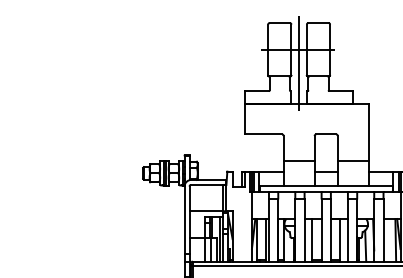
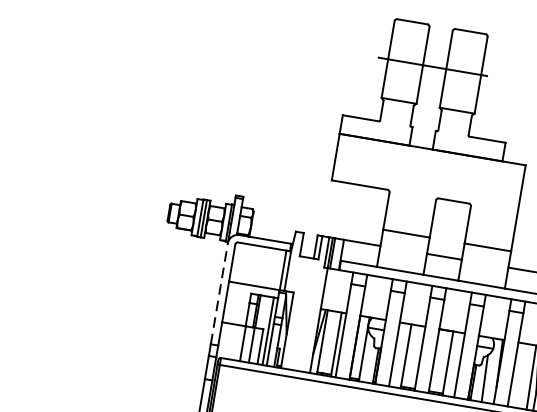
line: (299, 63) -> (431, 87), removed
line: (184, 220) -> (219, 294), solid -> dashed

